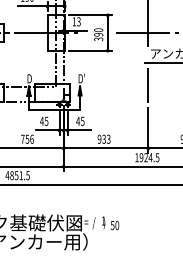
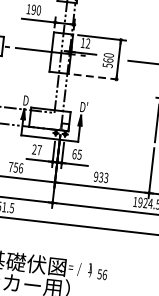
text: (78, 22) -> (87, 44), 13 -> 12
text: (98, 36) -> (107, 62), 390 -> 560
line: (91, 50) -> (98, 77), solid -> dashed
text: (44, 120) -> (37, 148), 45 -> 27
text: (77, 120) -> (73, 153), 45 -> 65
text: (117, 225) -> (105, 274), 50 -> 56

